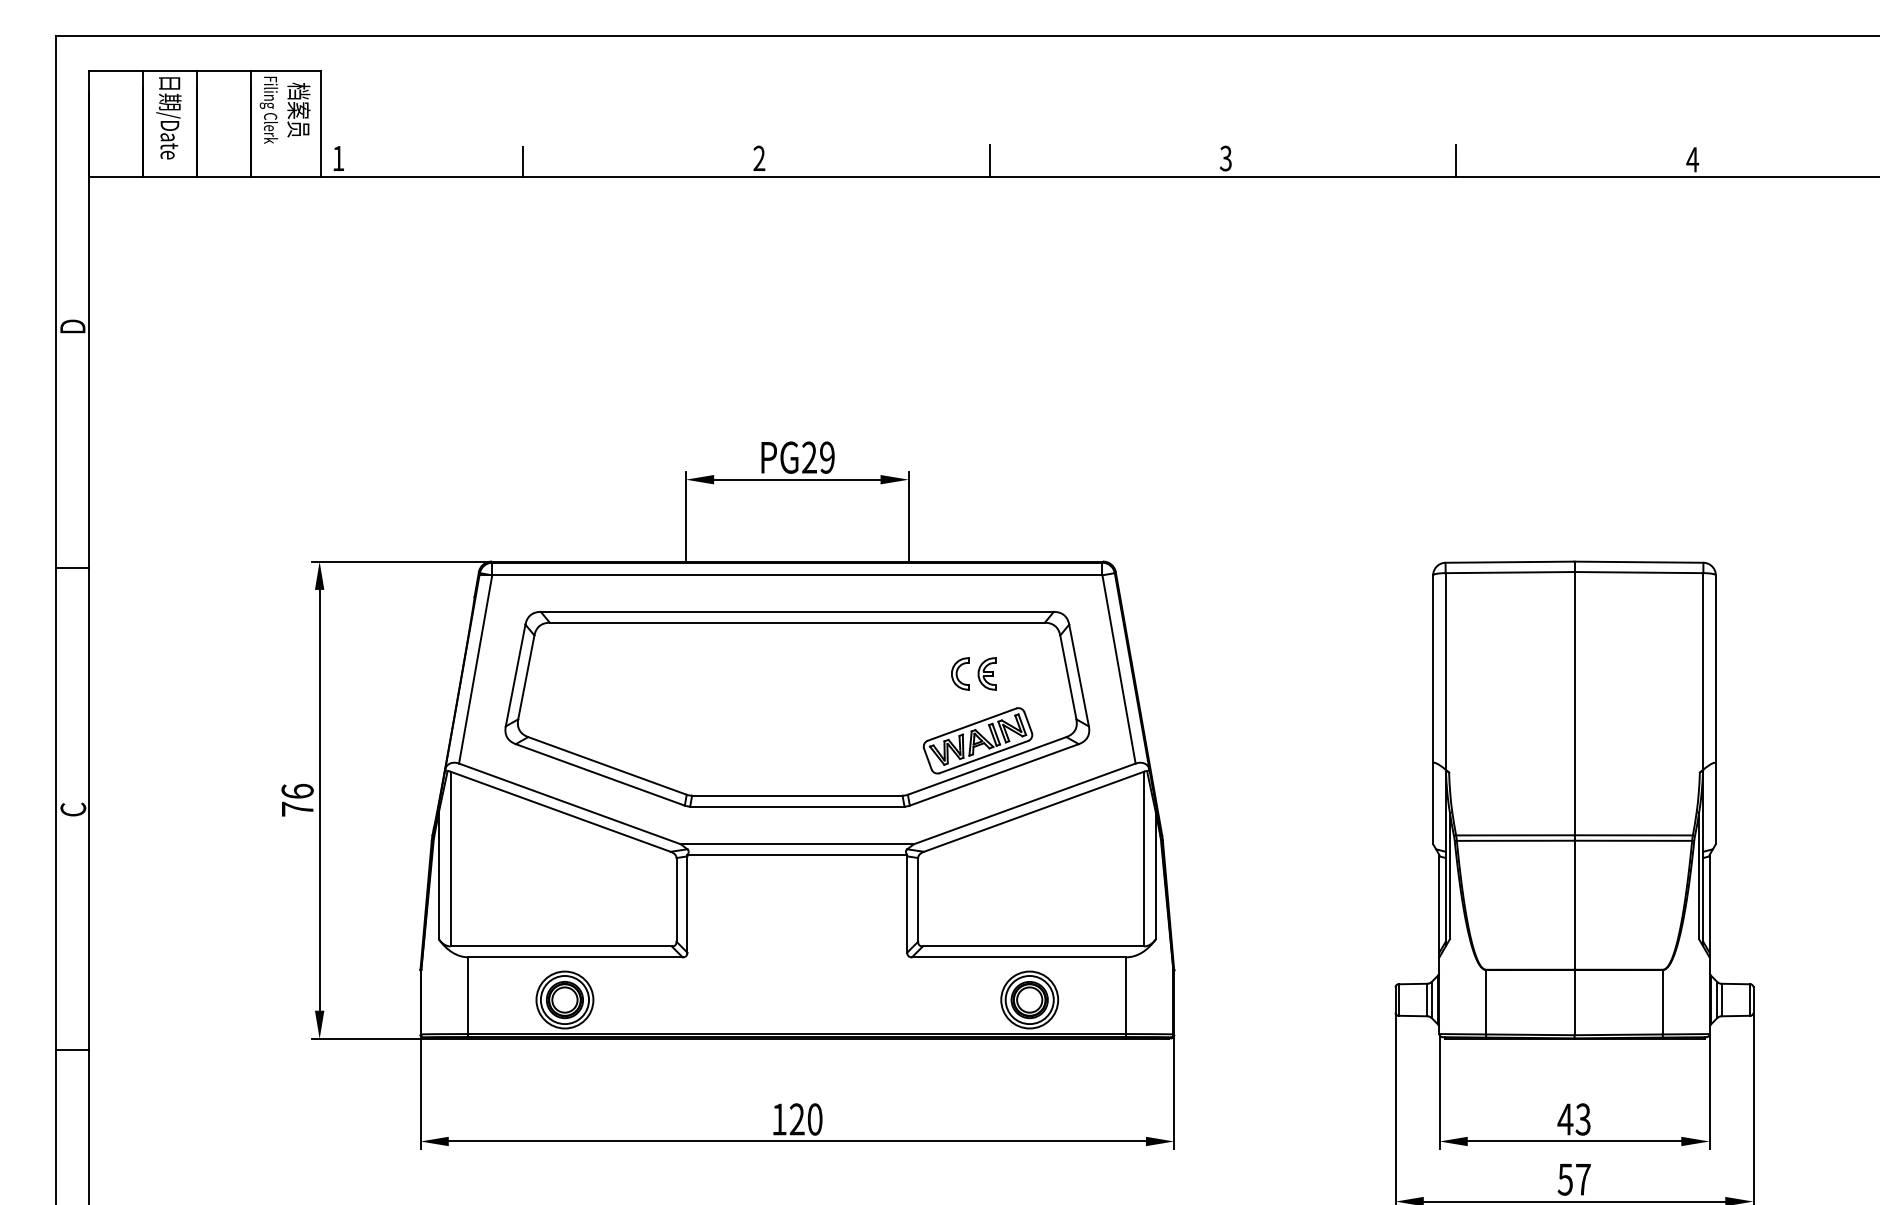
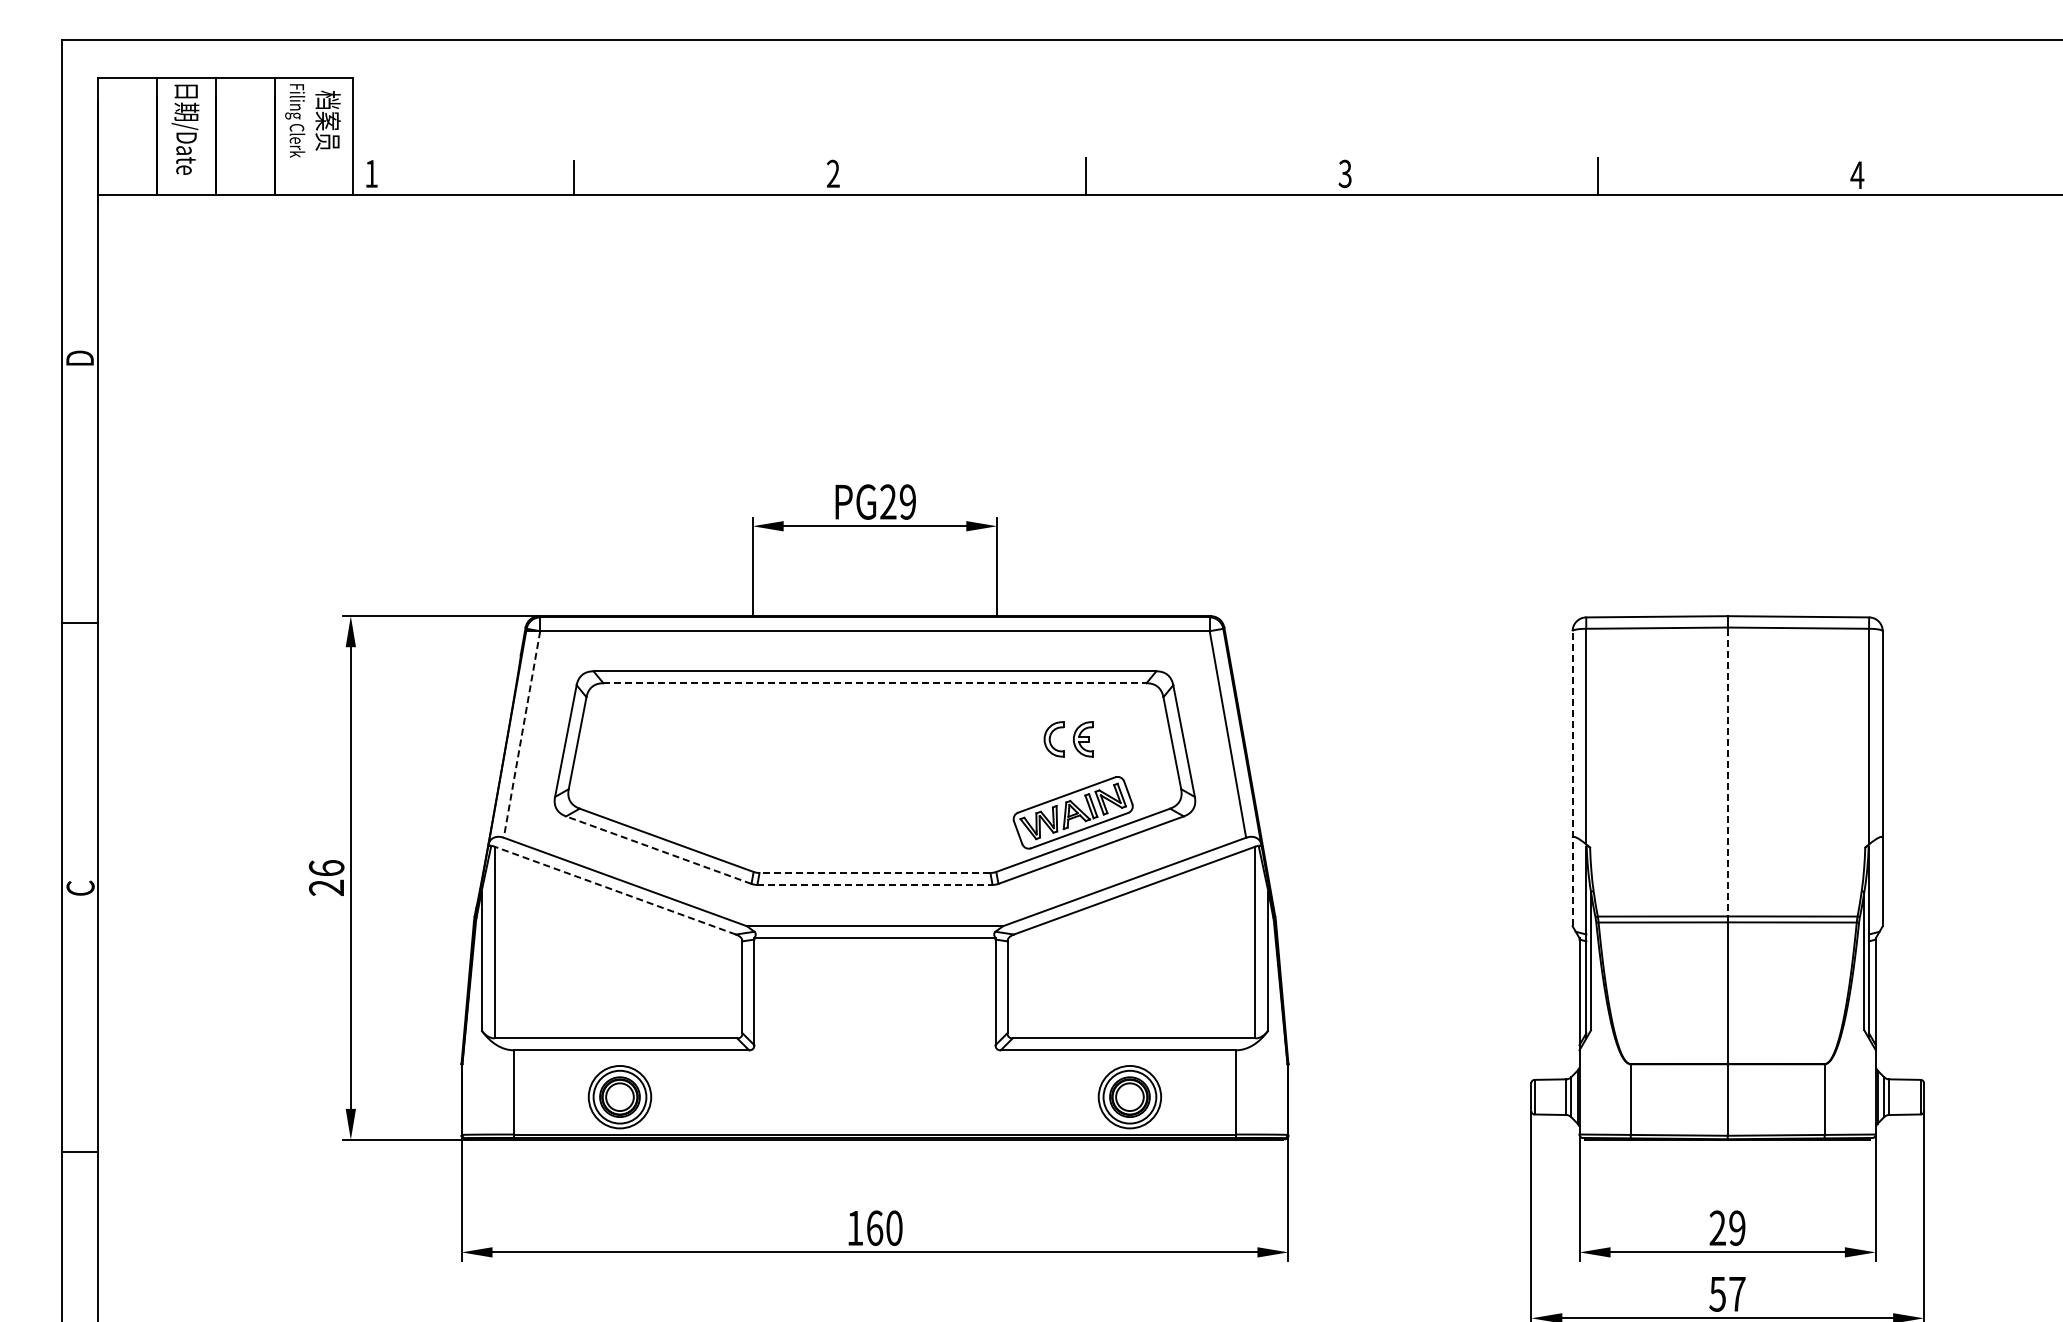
line: (796, 623) -> (874, 683), solid -> dashed
line: (476, 669) -> (522, 734), solid -> dashed
line: (1574, 705) -> (1727, 774), solid -> dashed
line: (1433, 709) -> (1572, 778), solid -> dashed
line: (600, 775) -> (658, 850), solid -> dashed
line: (796, 796) -> (874, 873), solid -> dashed
line: (796, 806) -> (874, 884), solid -> dashed
text: (296, 808) -> (325, 887), 76 -> 26
line: (559, 811) -> (614, 890), solid -> dashed
text: (796, 1118) -> (874, 1227), 120 -> 160
text: (1573, 1118) -> (1726, 1227), 43 -> 29

